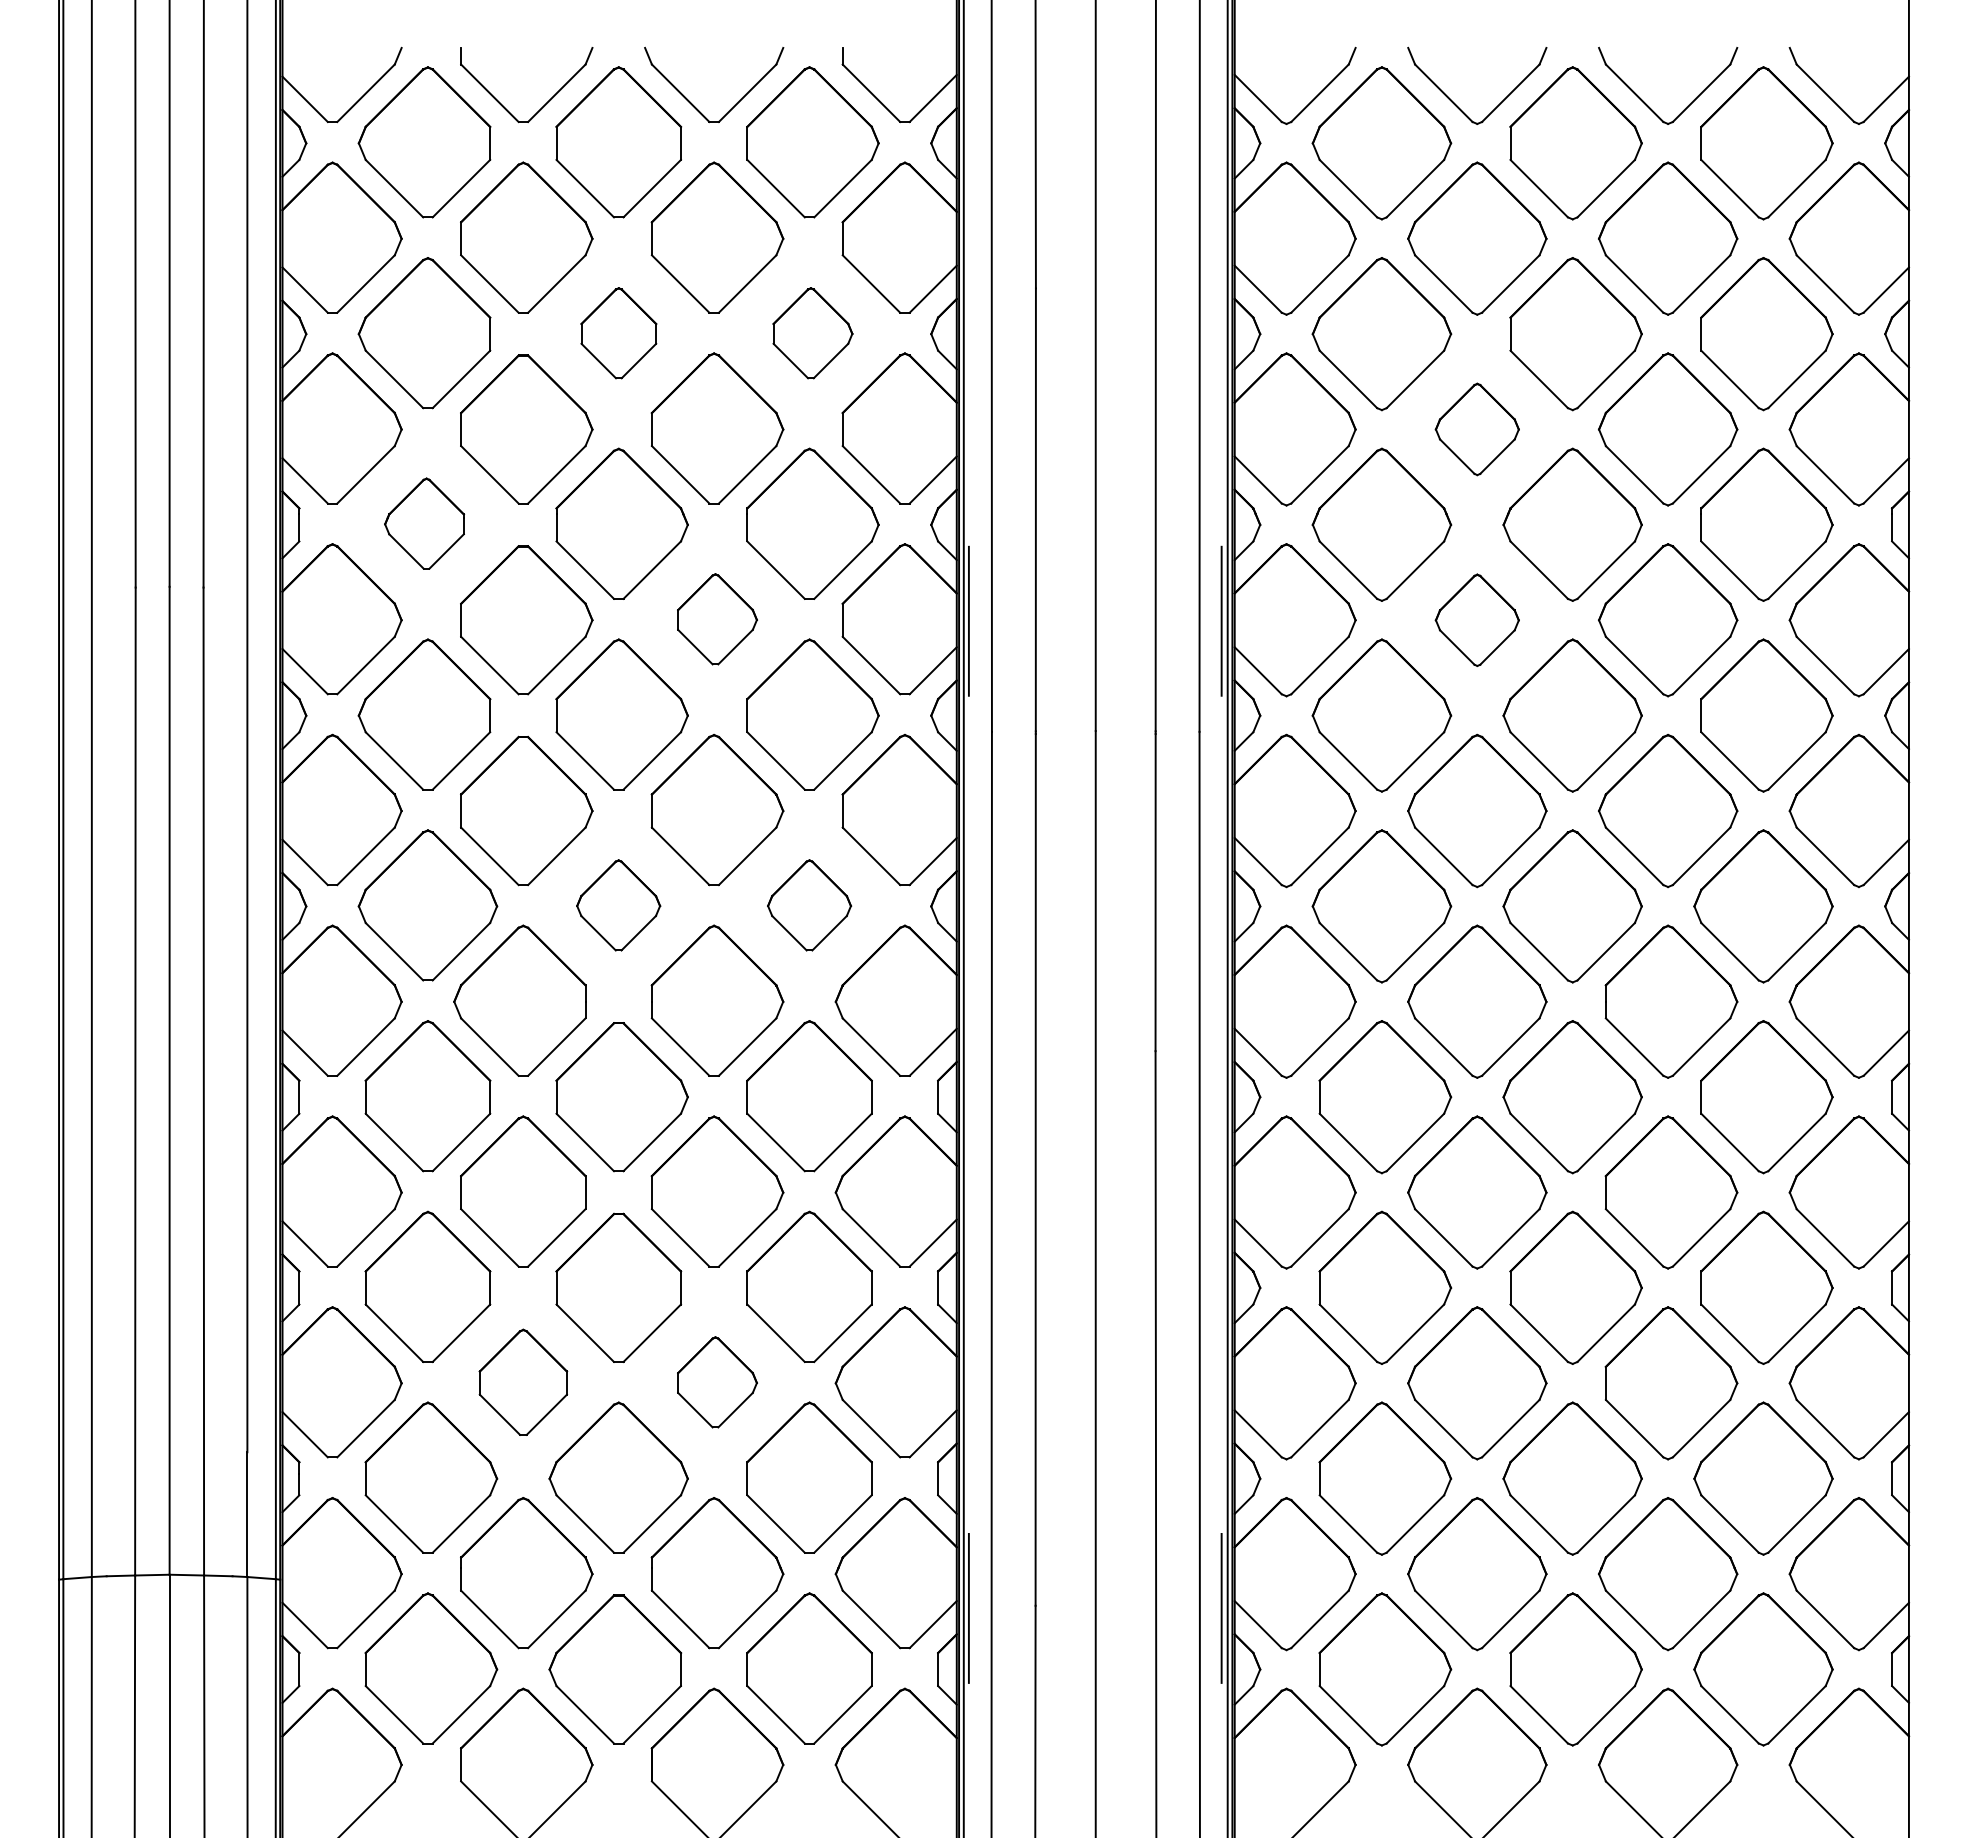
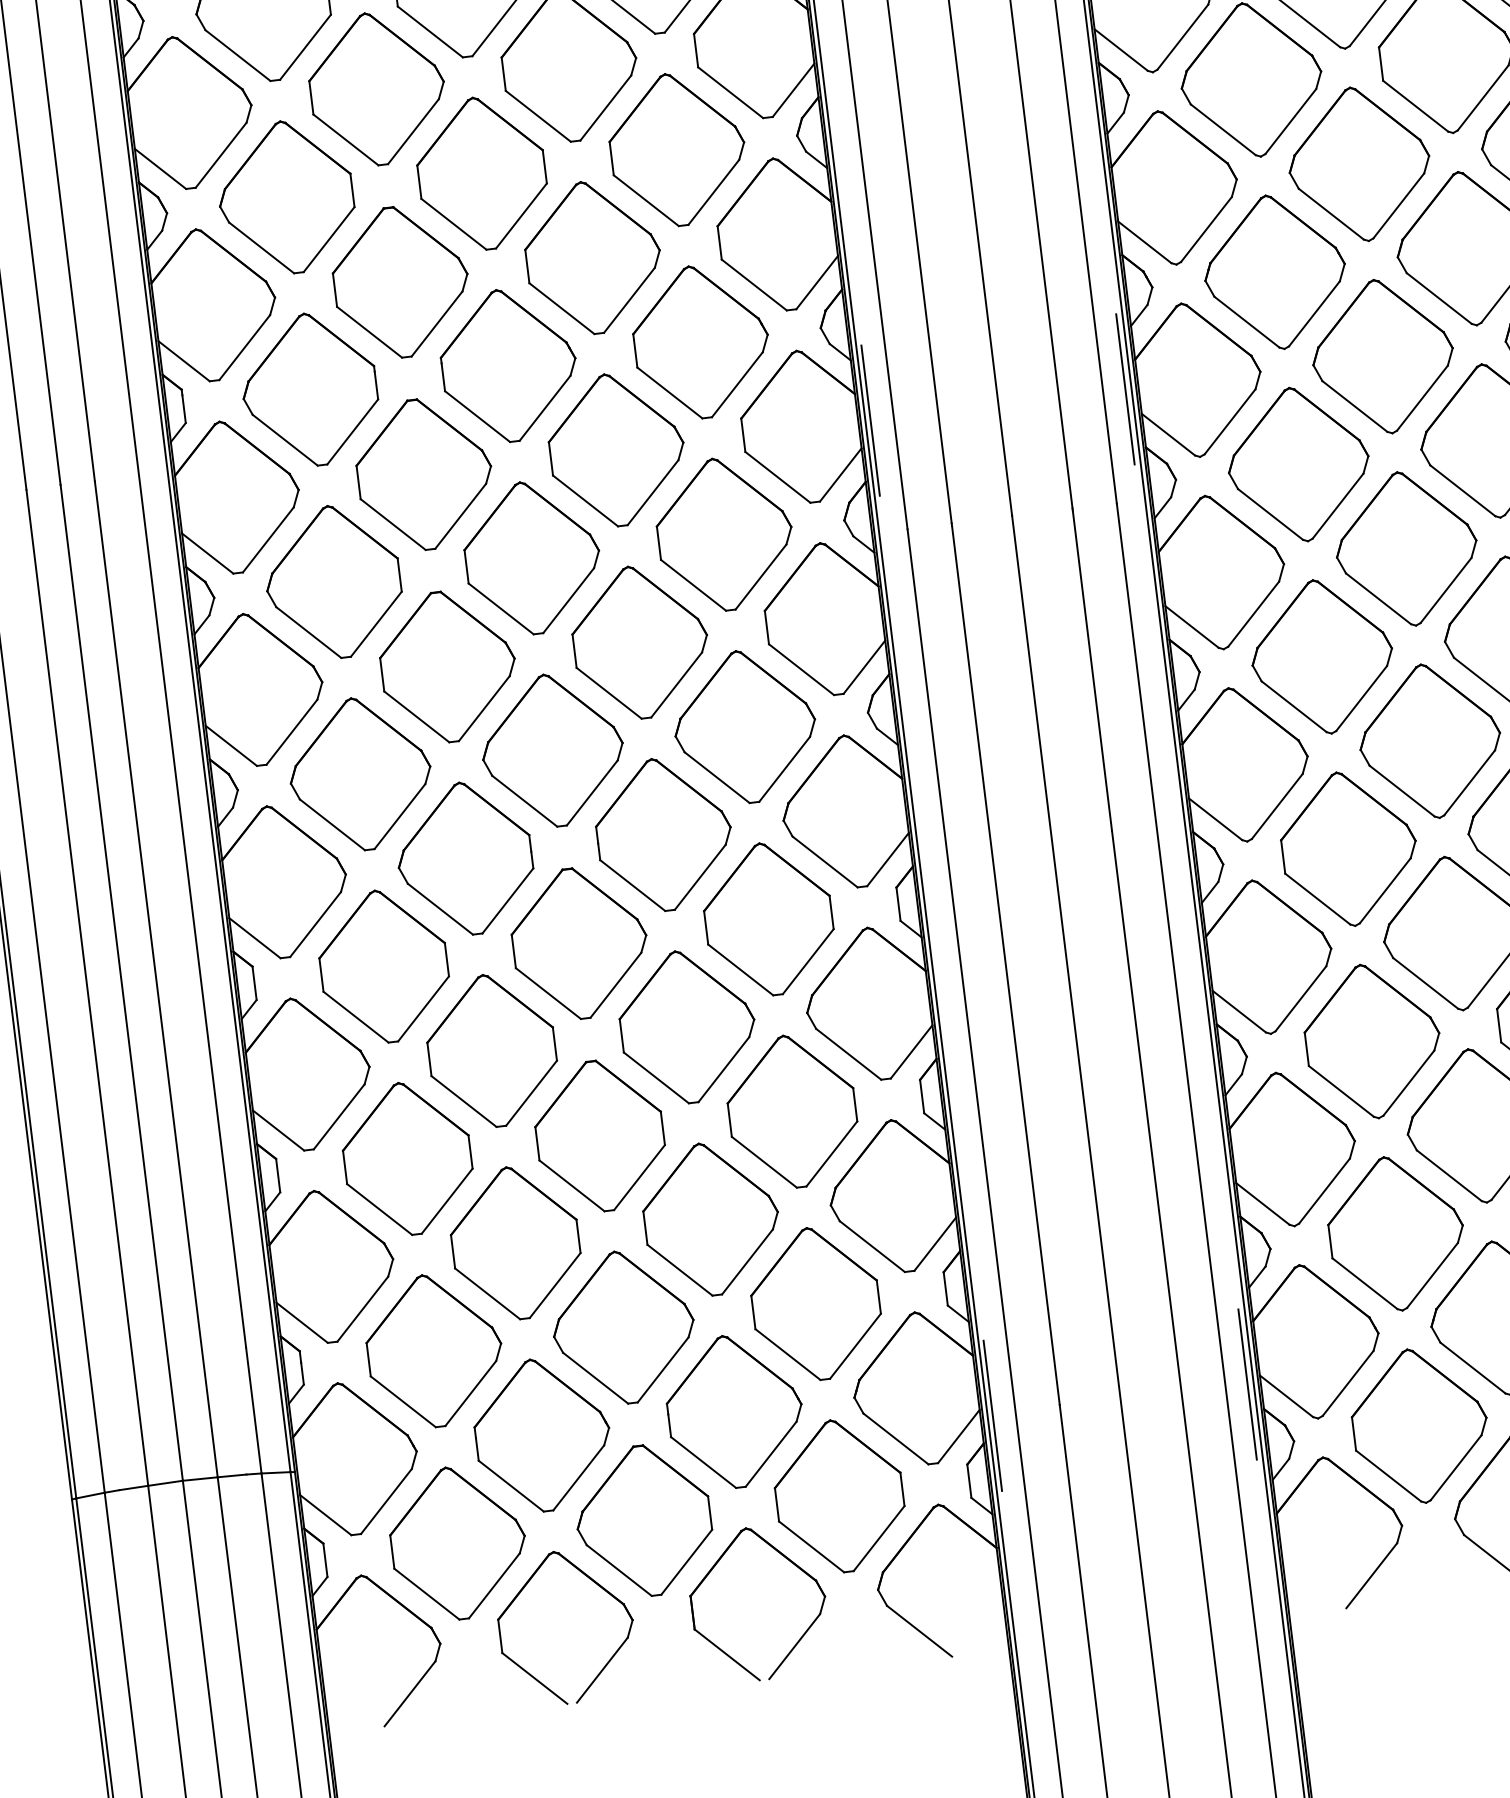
part: (618, 333) -> (481, 173), size x1.67
part: (812, 333) -> (677, 149), size x1.67
part: (1477, 429) -> (1359, 164), size x1.67
part: (424, 523) -> (309, 389), size x1.67
part: (717, 619) -> (616, 449), size x1.67
part: (1477, 620) -> (1383, 356), size x1.67
part: (618, 905) -> (552, 750), size x1.67
part: (809, 905) -> (745, 726), size x1.67
part: (523, 1382) -> (515, 1243), size x1.43
part: (717, 1382) -> (711, 1219), size x1.67

